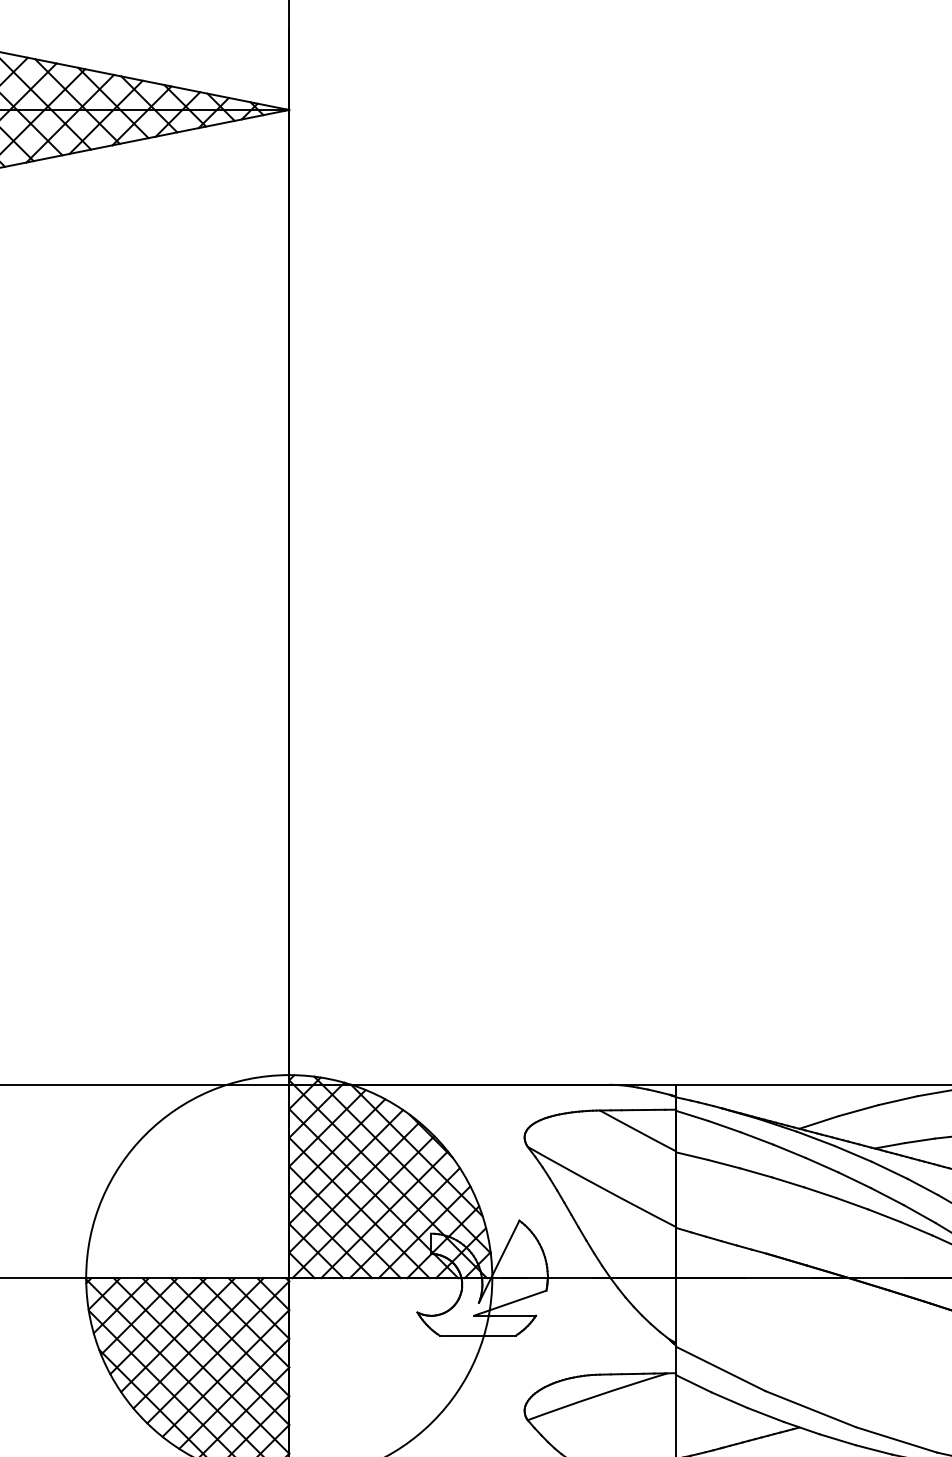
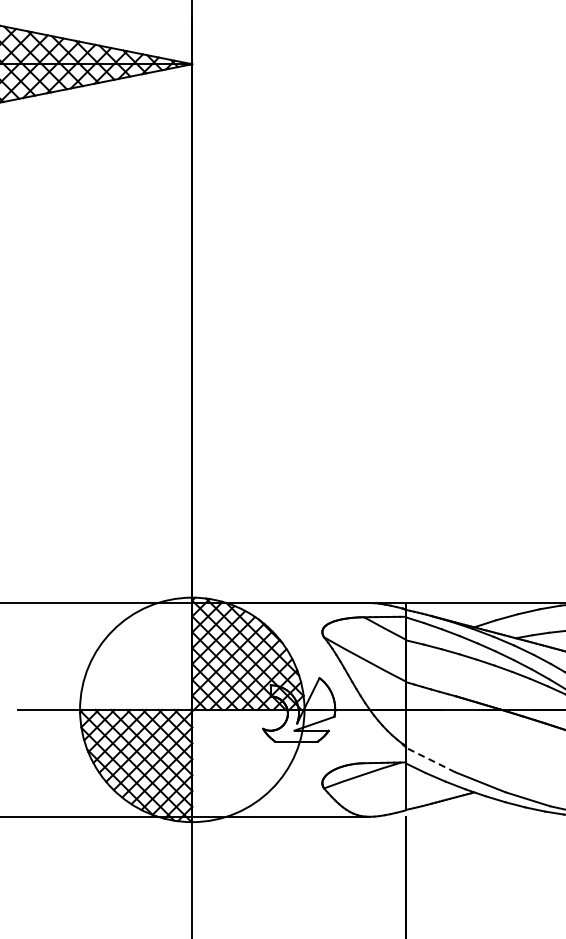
line: (720, 1369) -> (430, 760), solid -> dashed

